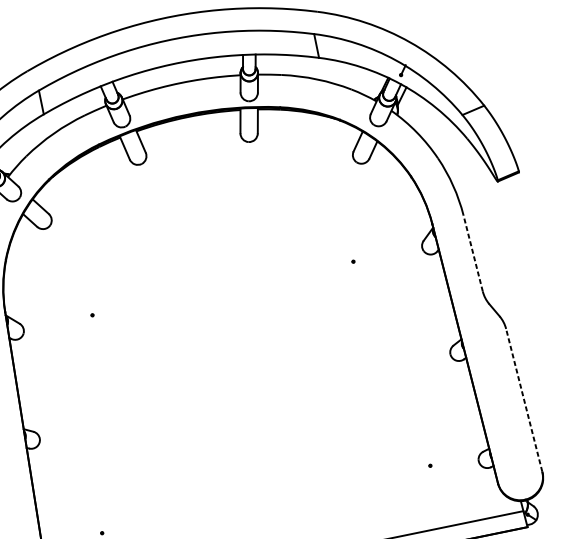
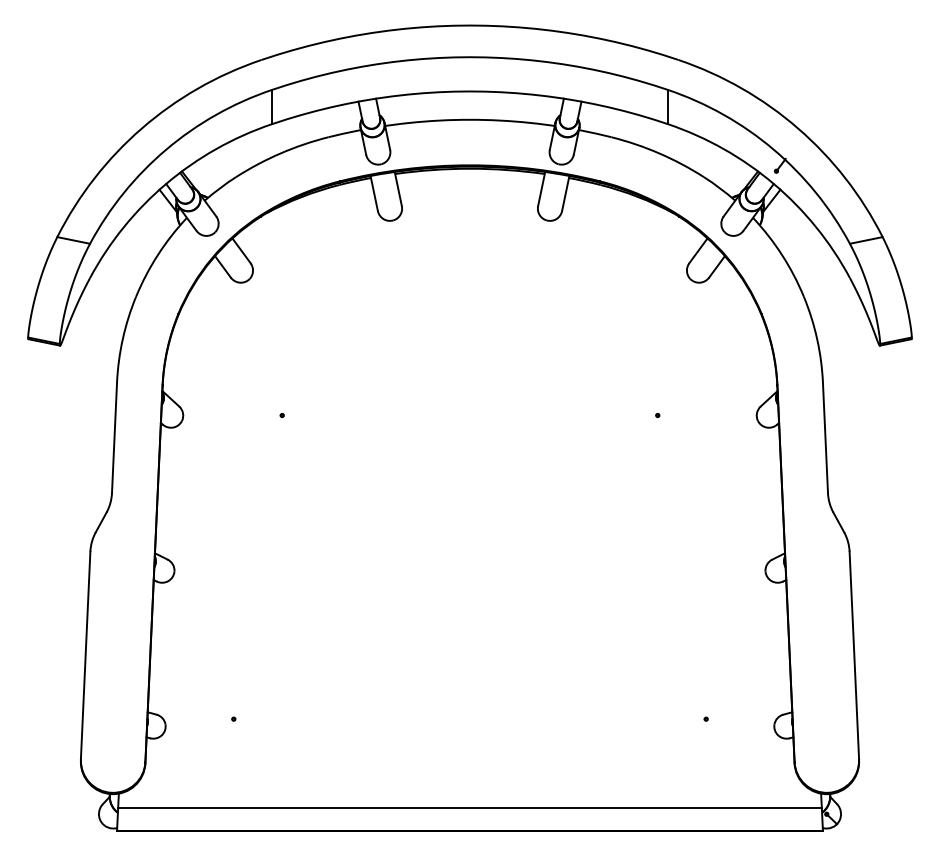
line: (473, 253) -> (825, 437), dashed -> solid
line: (524, 400) -> (854, 655), dashed -> solid

